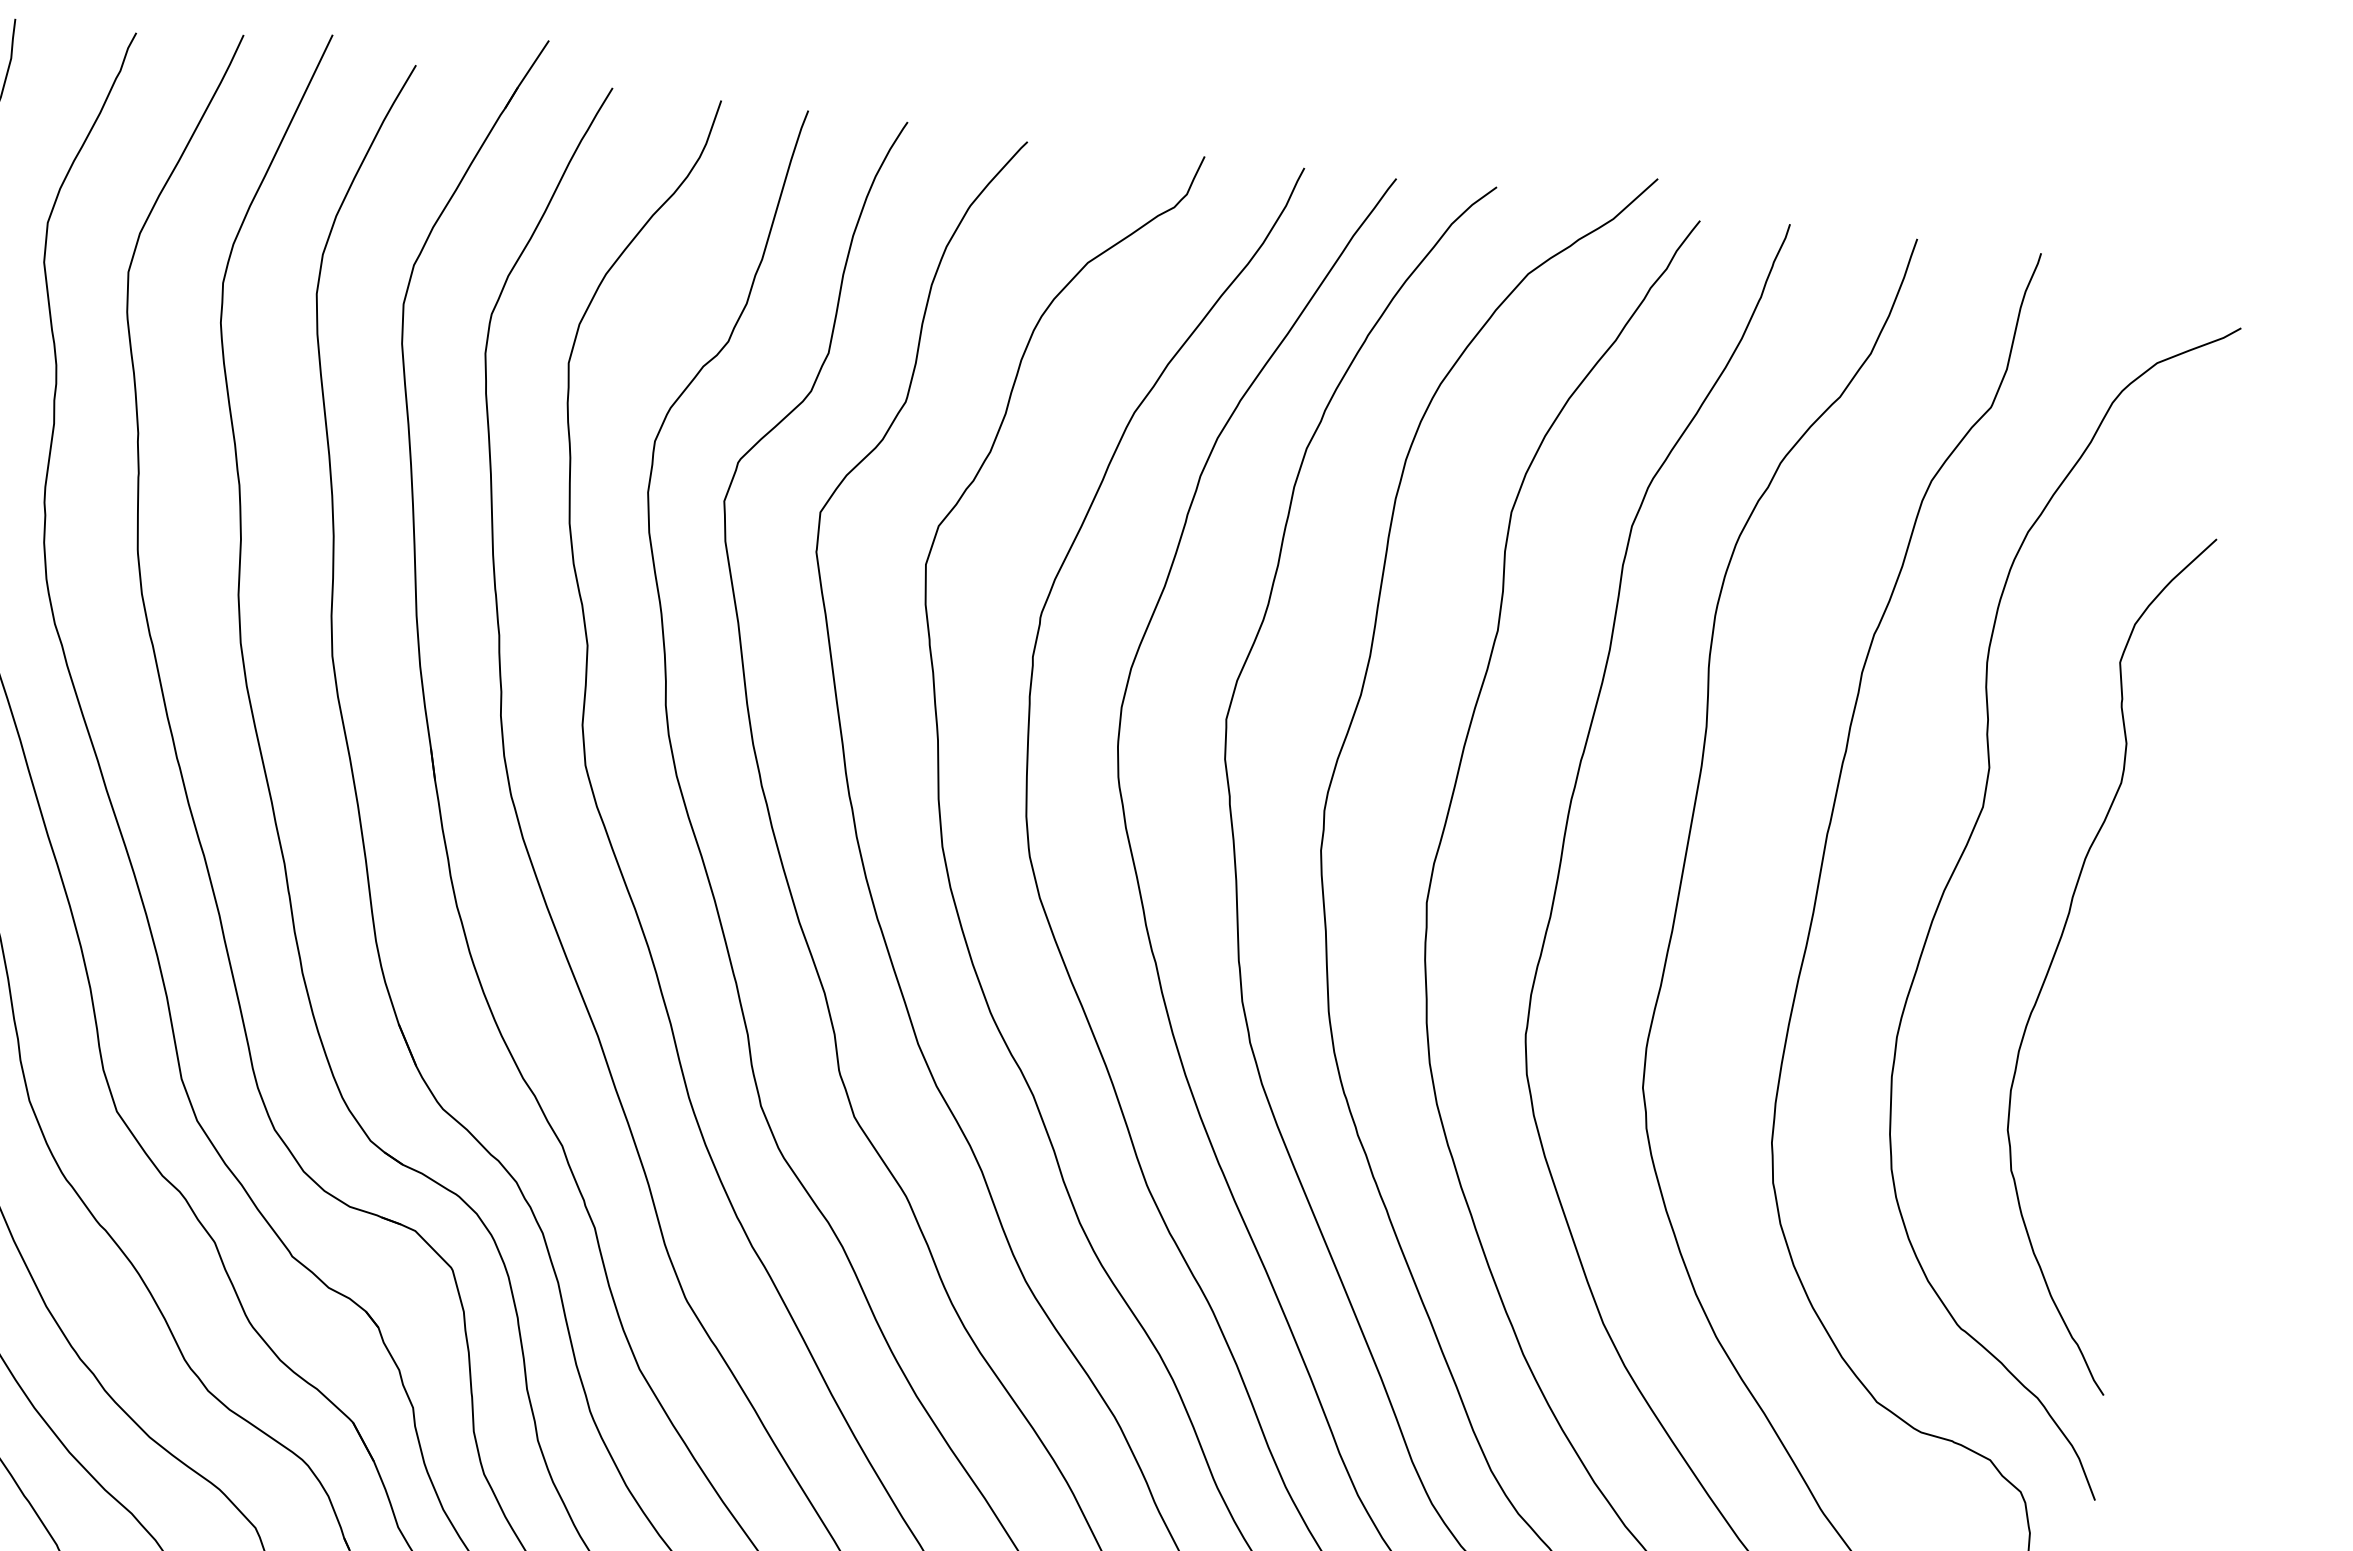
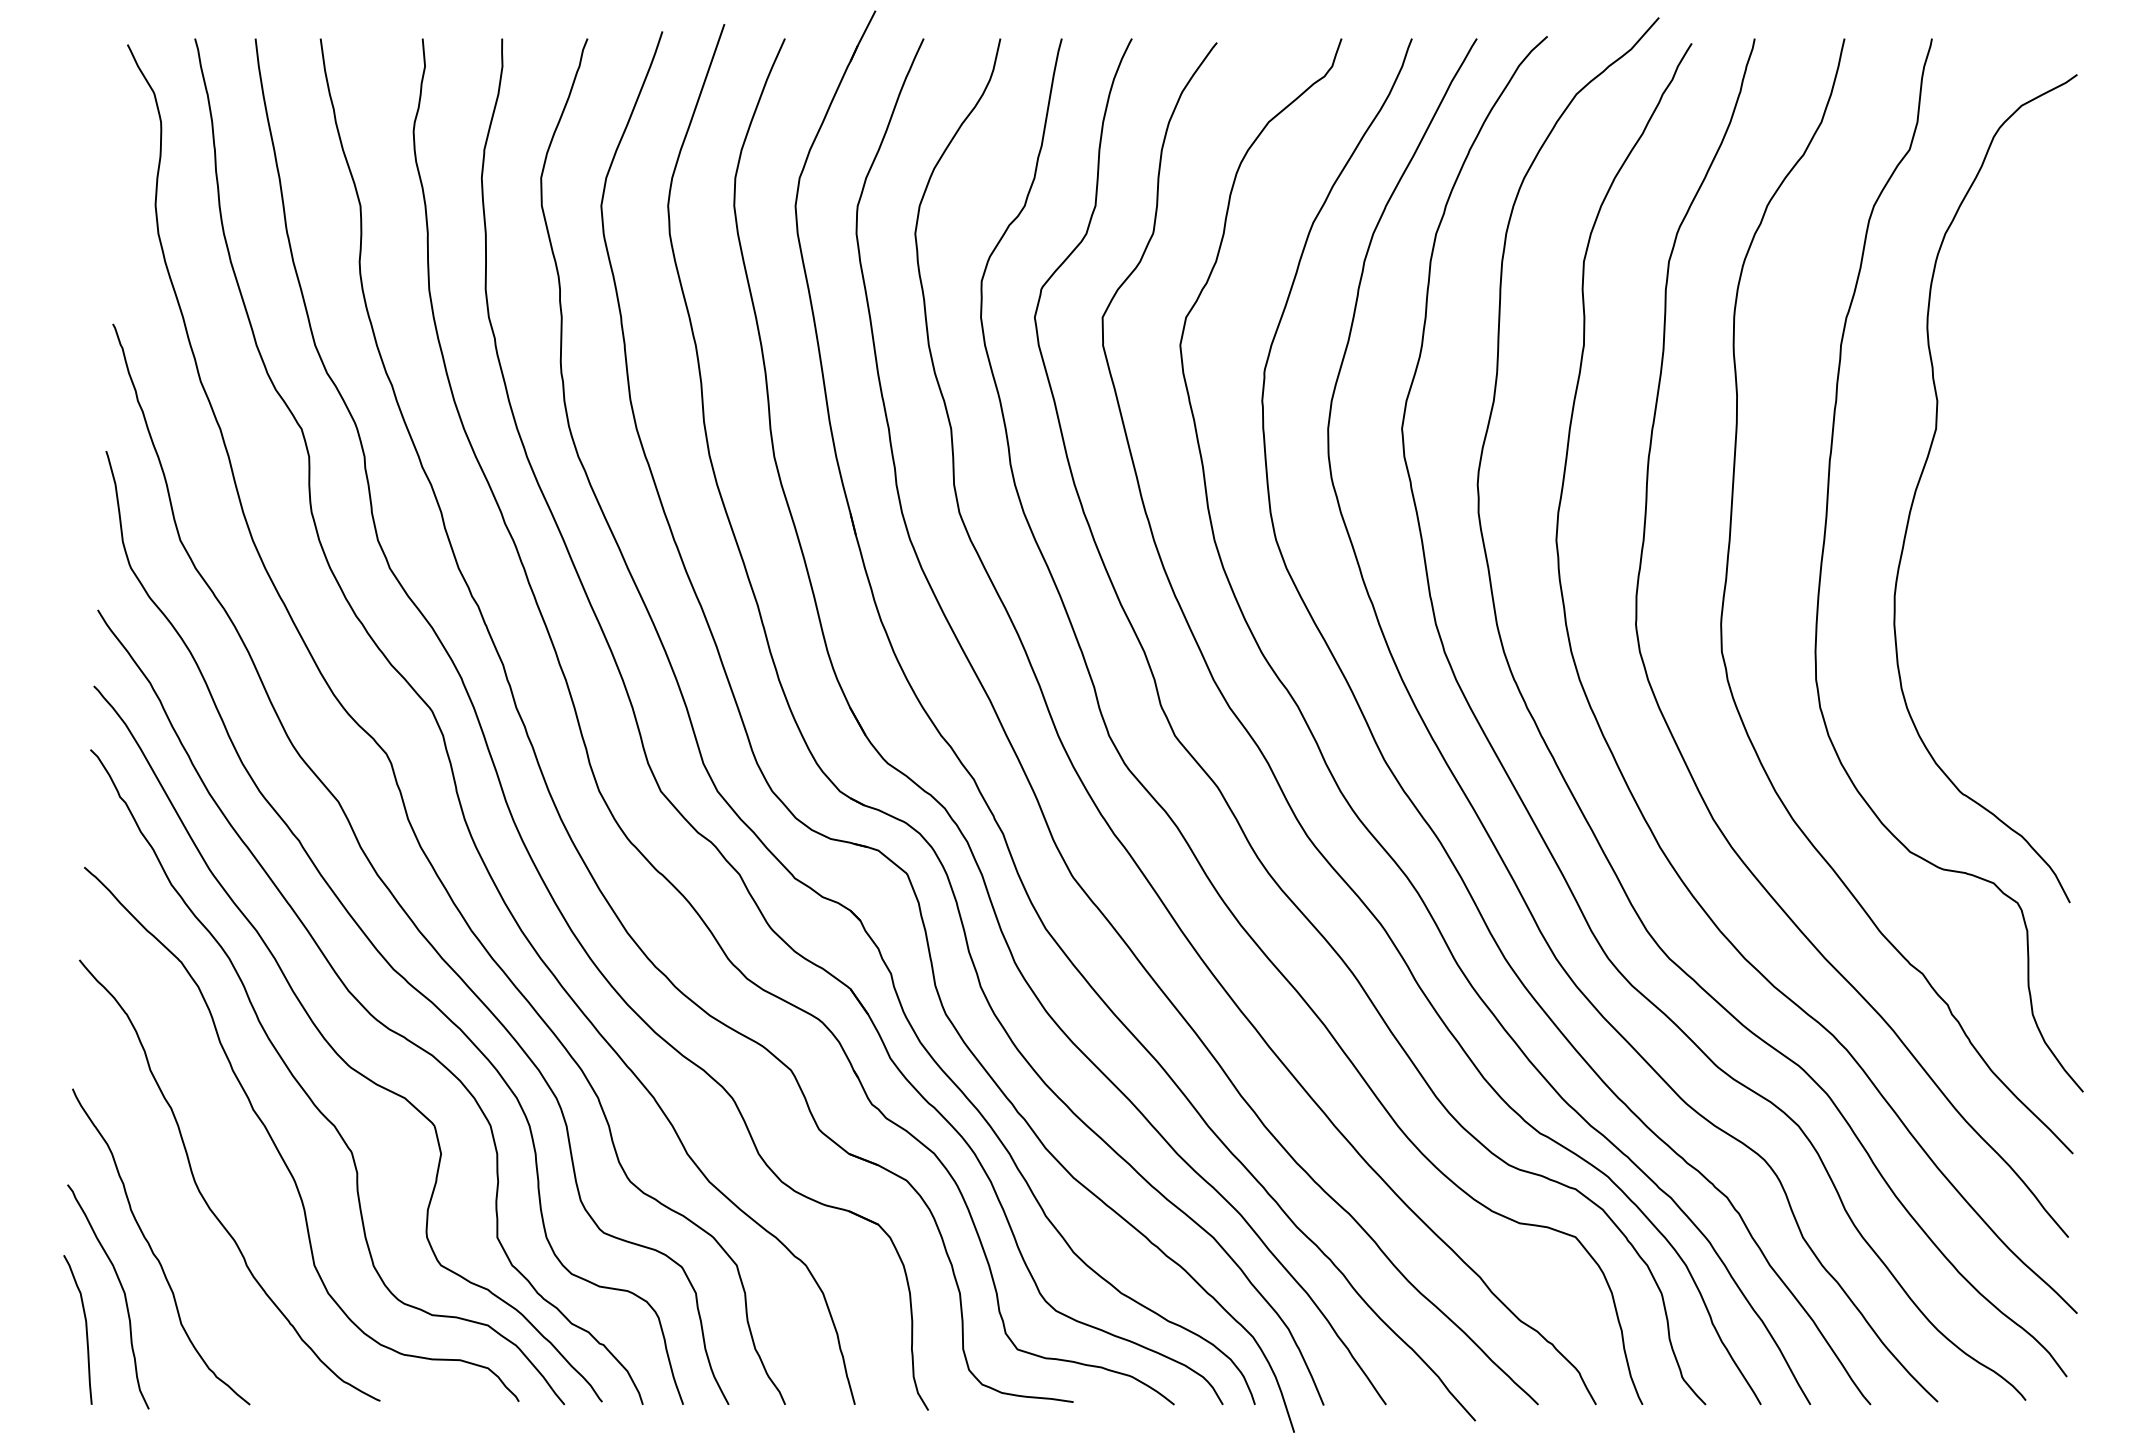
curve: (2059, 947) -> (2000, 520), removed

